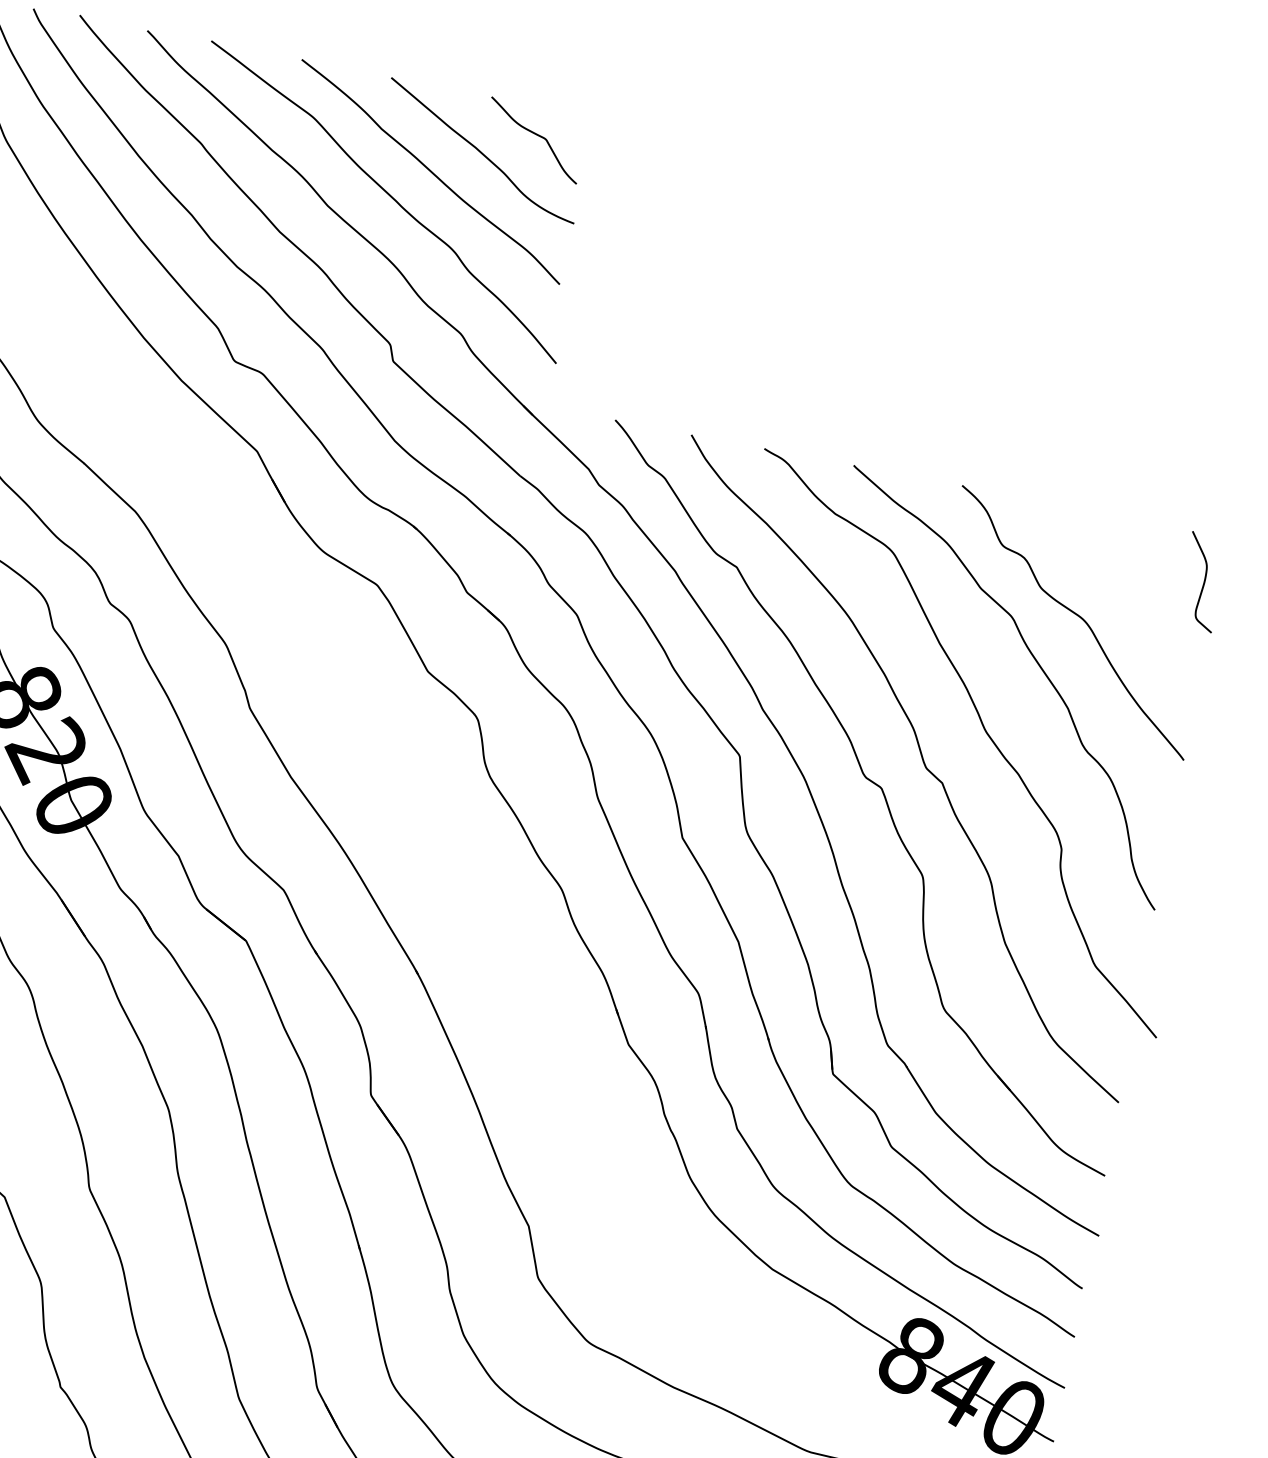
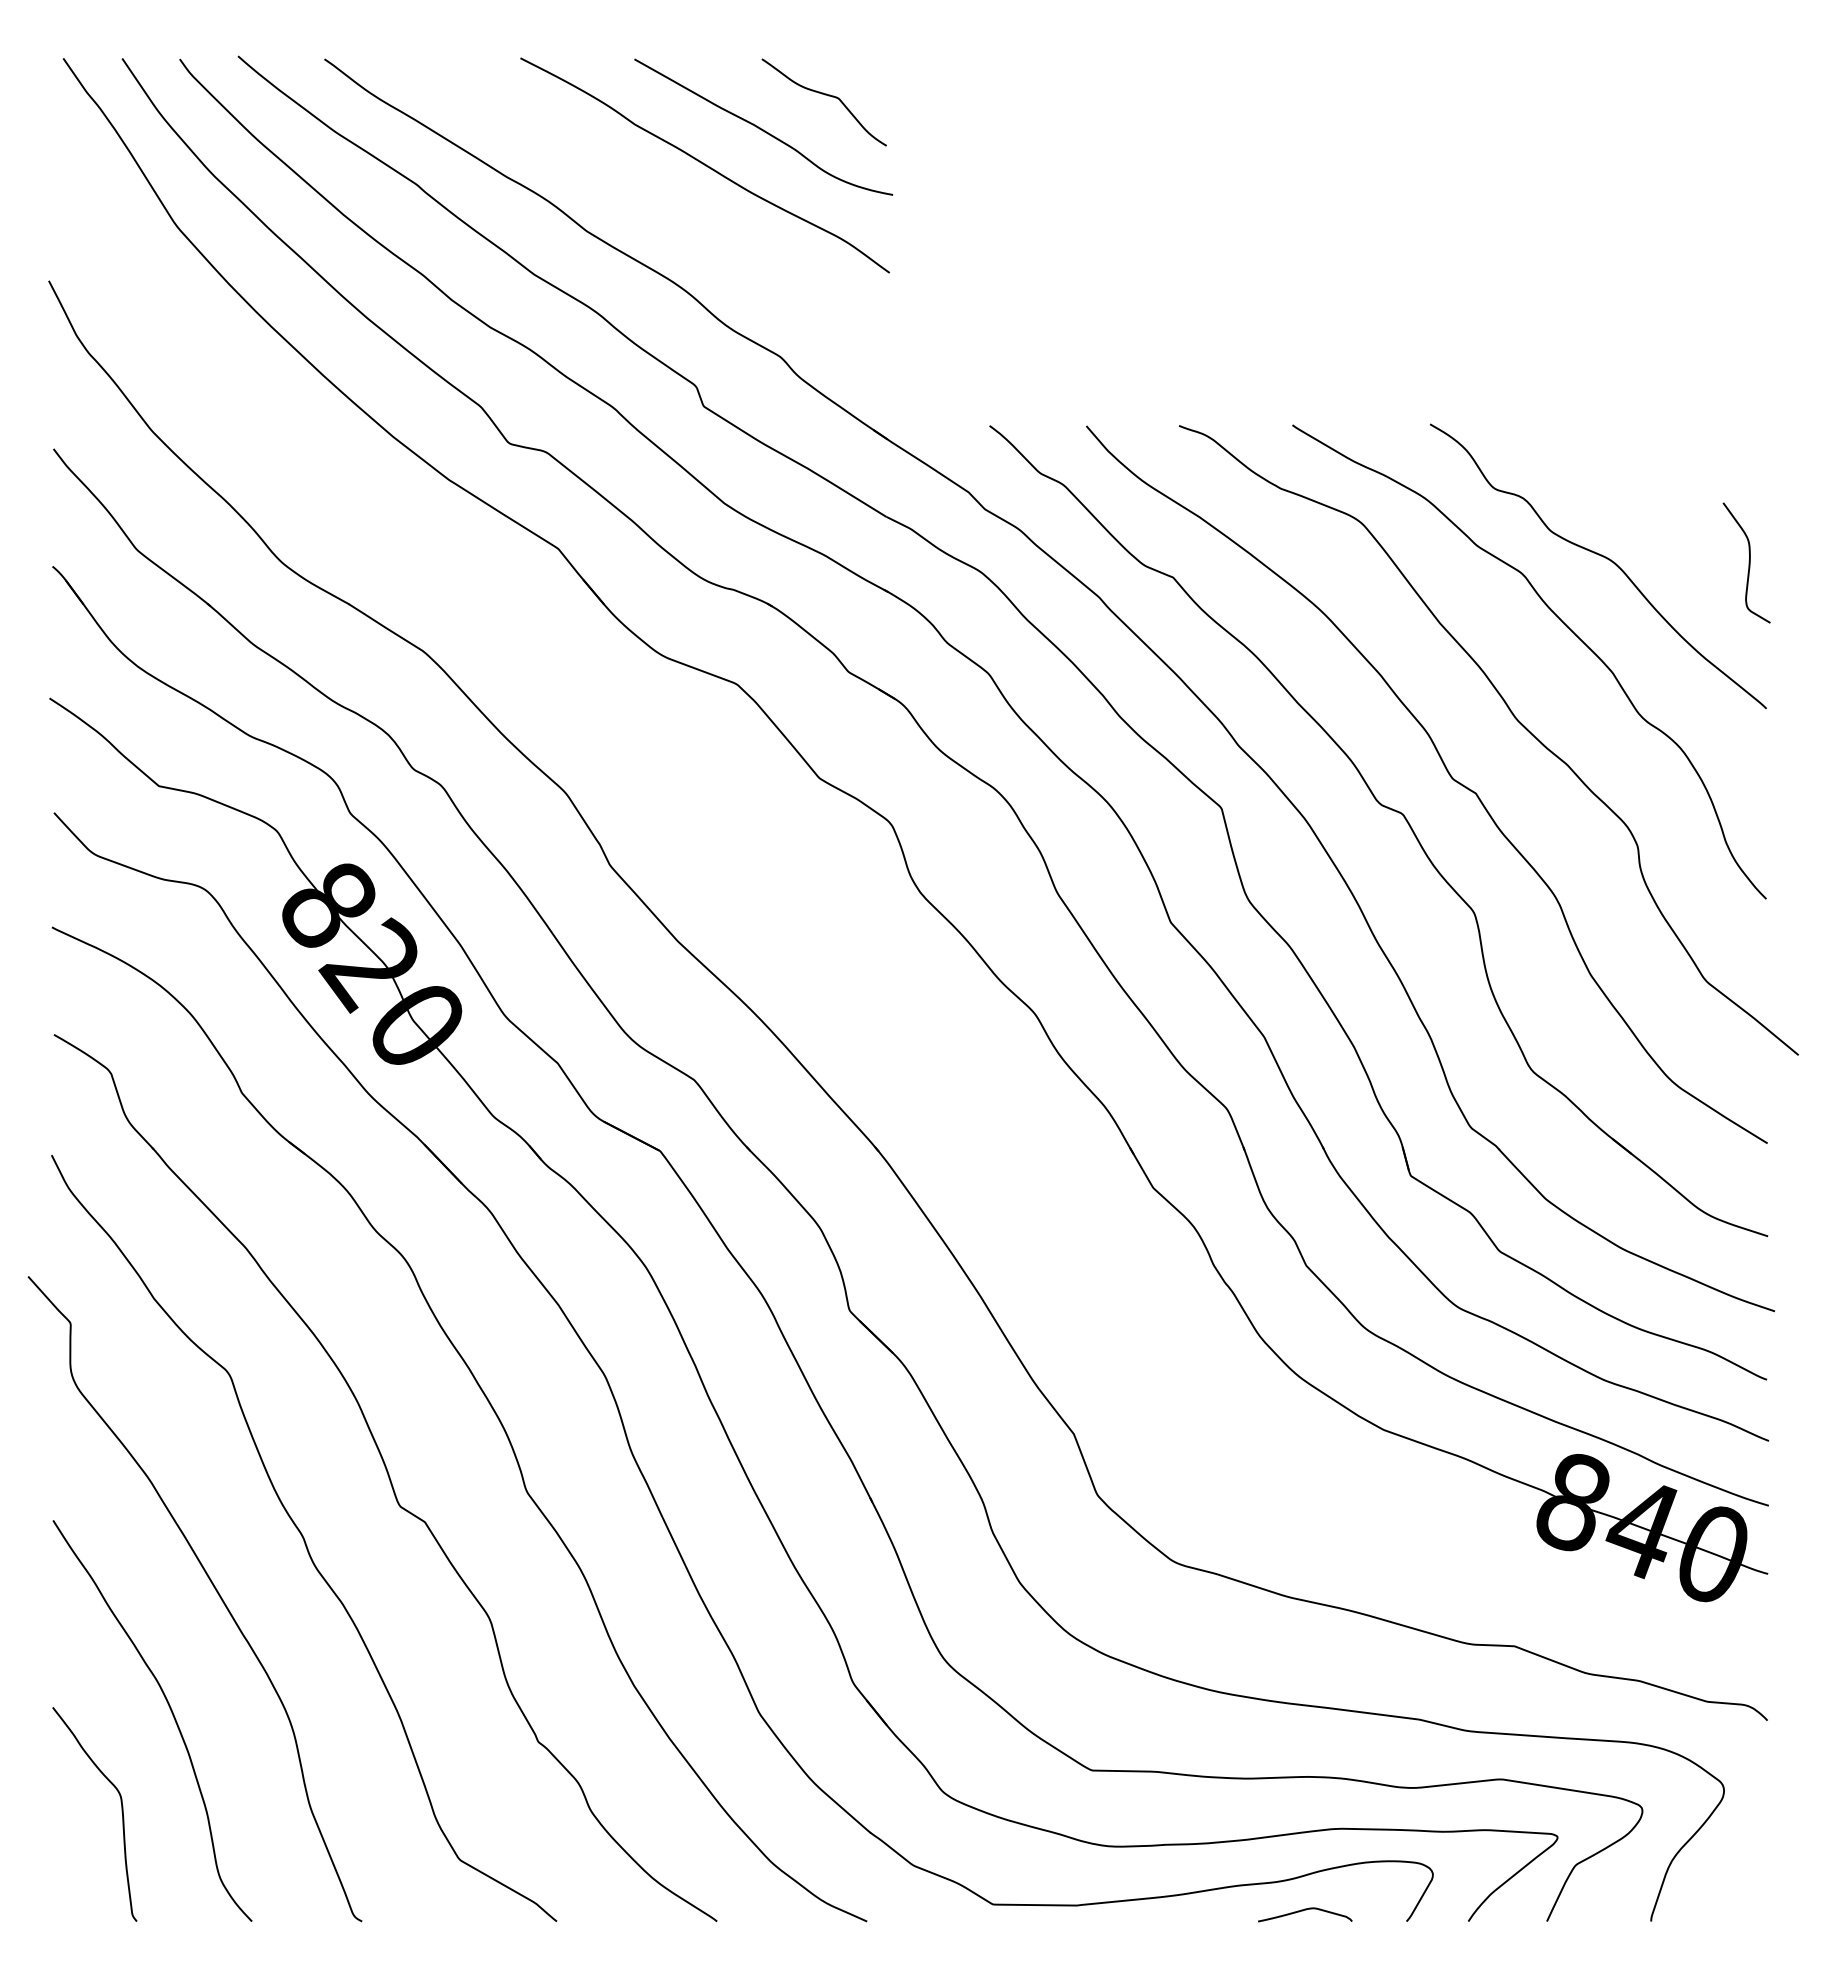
curve: (389, 195) -> (659, 204), removed
curve: (1203, 582) -> (1748, 562), moved

